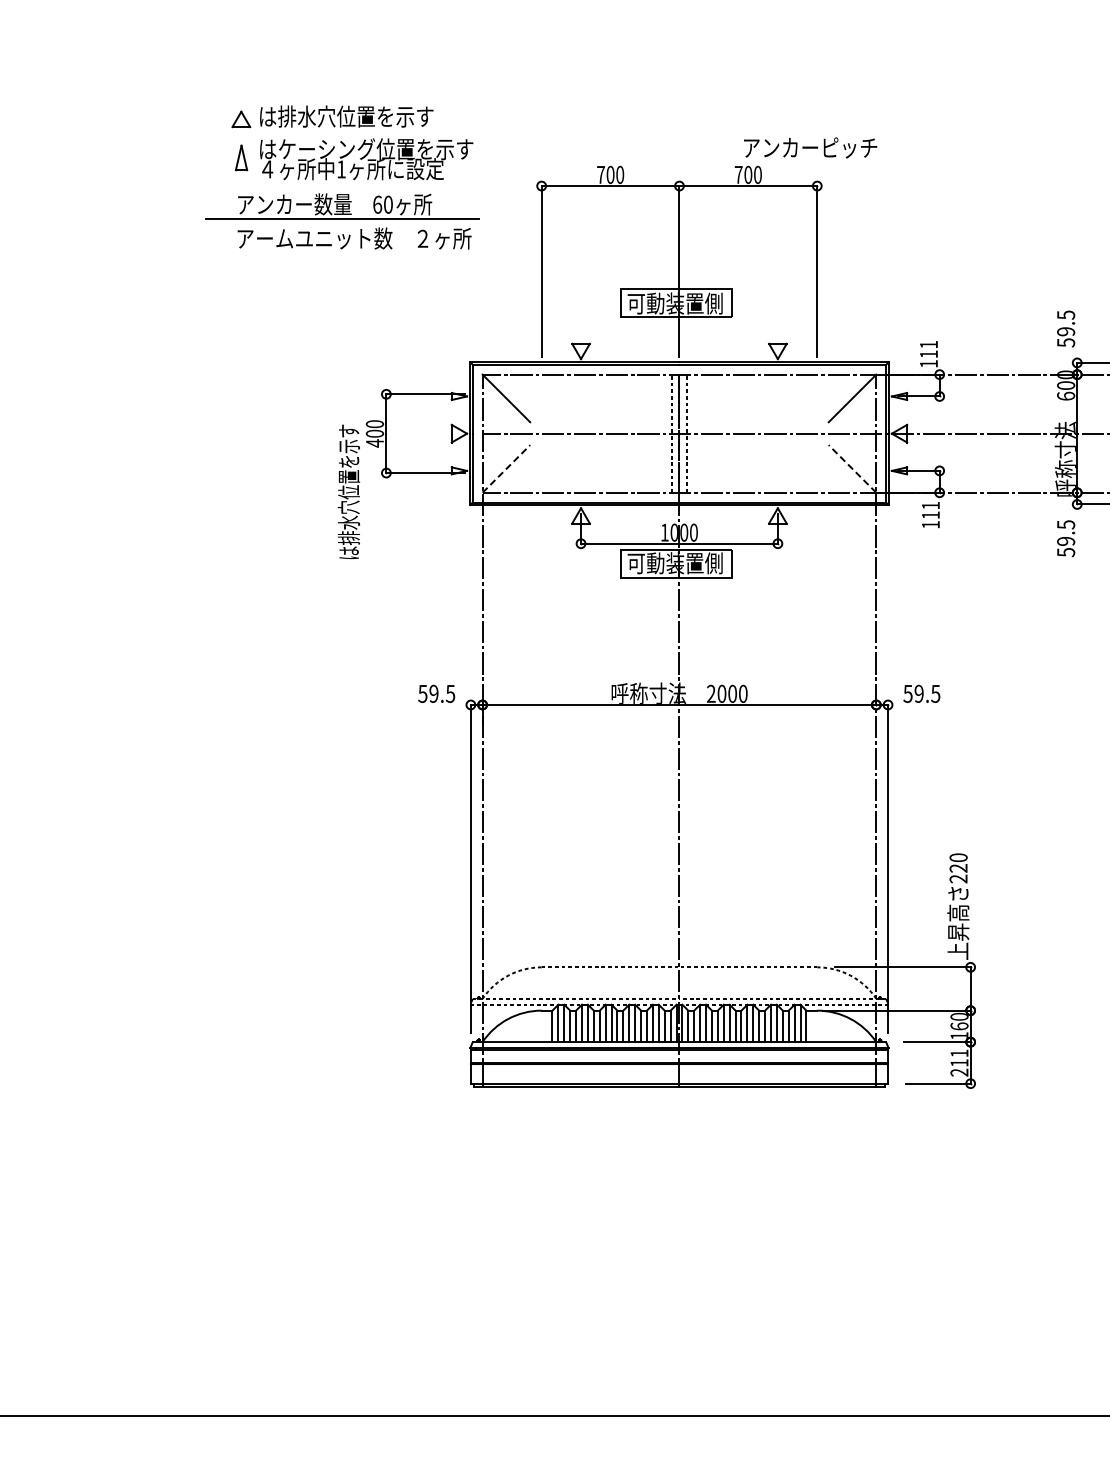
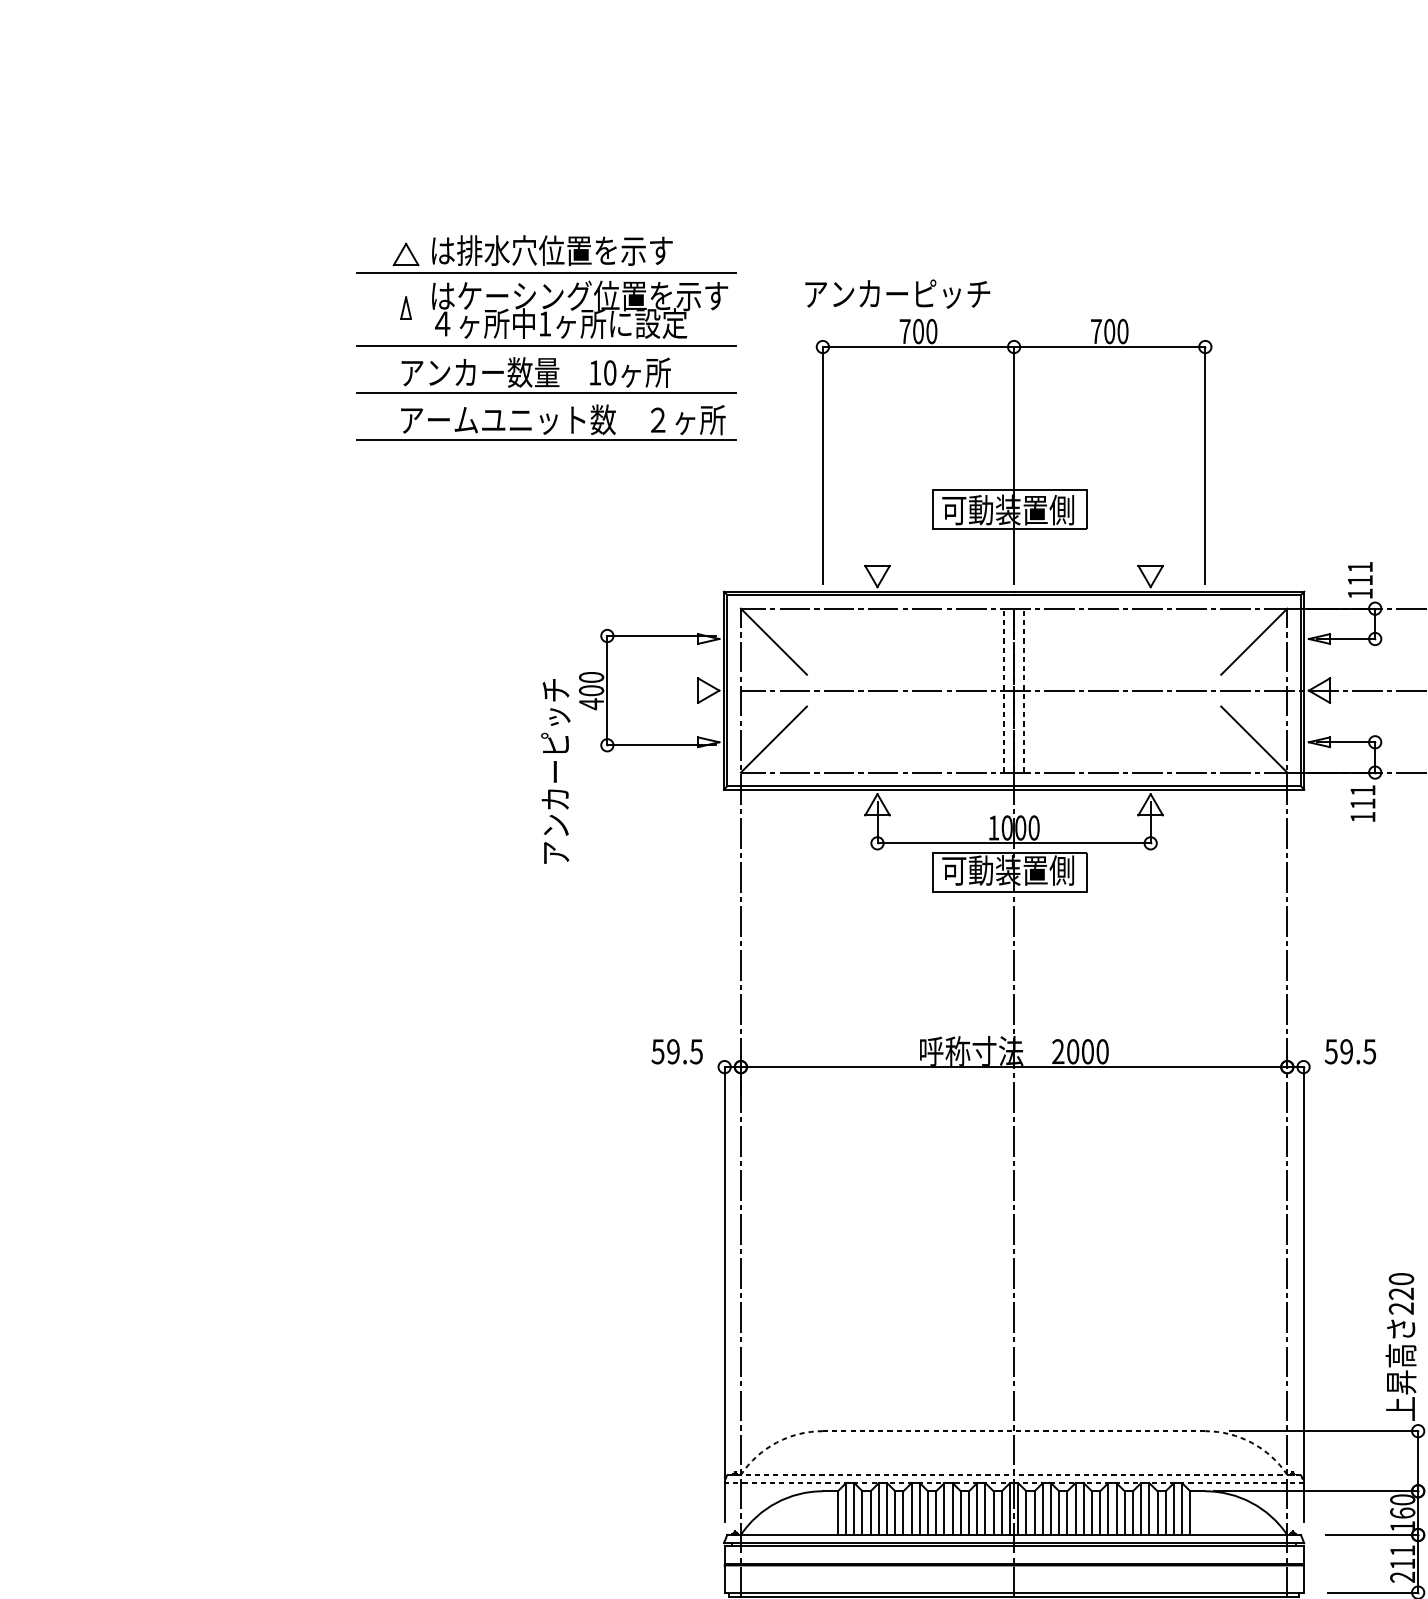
line: (341, 132) -> (545, 272), added
text: (810, 147) -> (897, 293), moved
part: (240, 157) -> (404, 307), size x0.62
line: (341, 185) -> (545, 346), added
text: (377, 204) -> (595, 372), 60 -> 10
line: (341, 253) -> (545, 440), added
line: (506, 468) -> (774, 738), dashed -> solid
line: (852, 468) -> (1254, 738), dashed -> solid
text: (348, 491) -> (554, 770), は排水穴位置を示す -> アンカーピッチ

